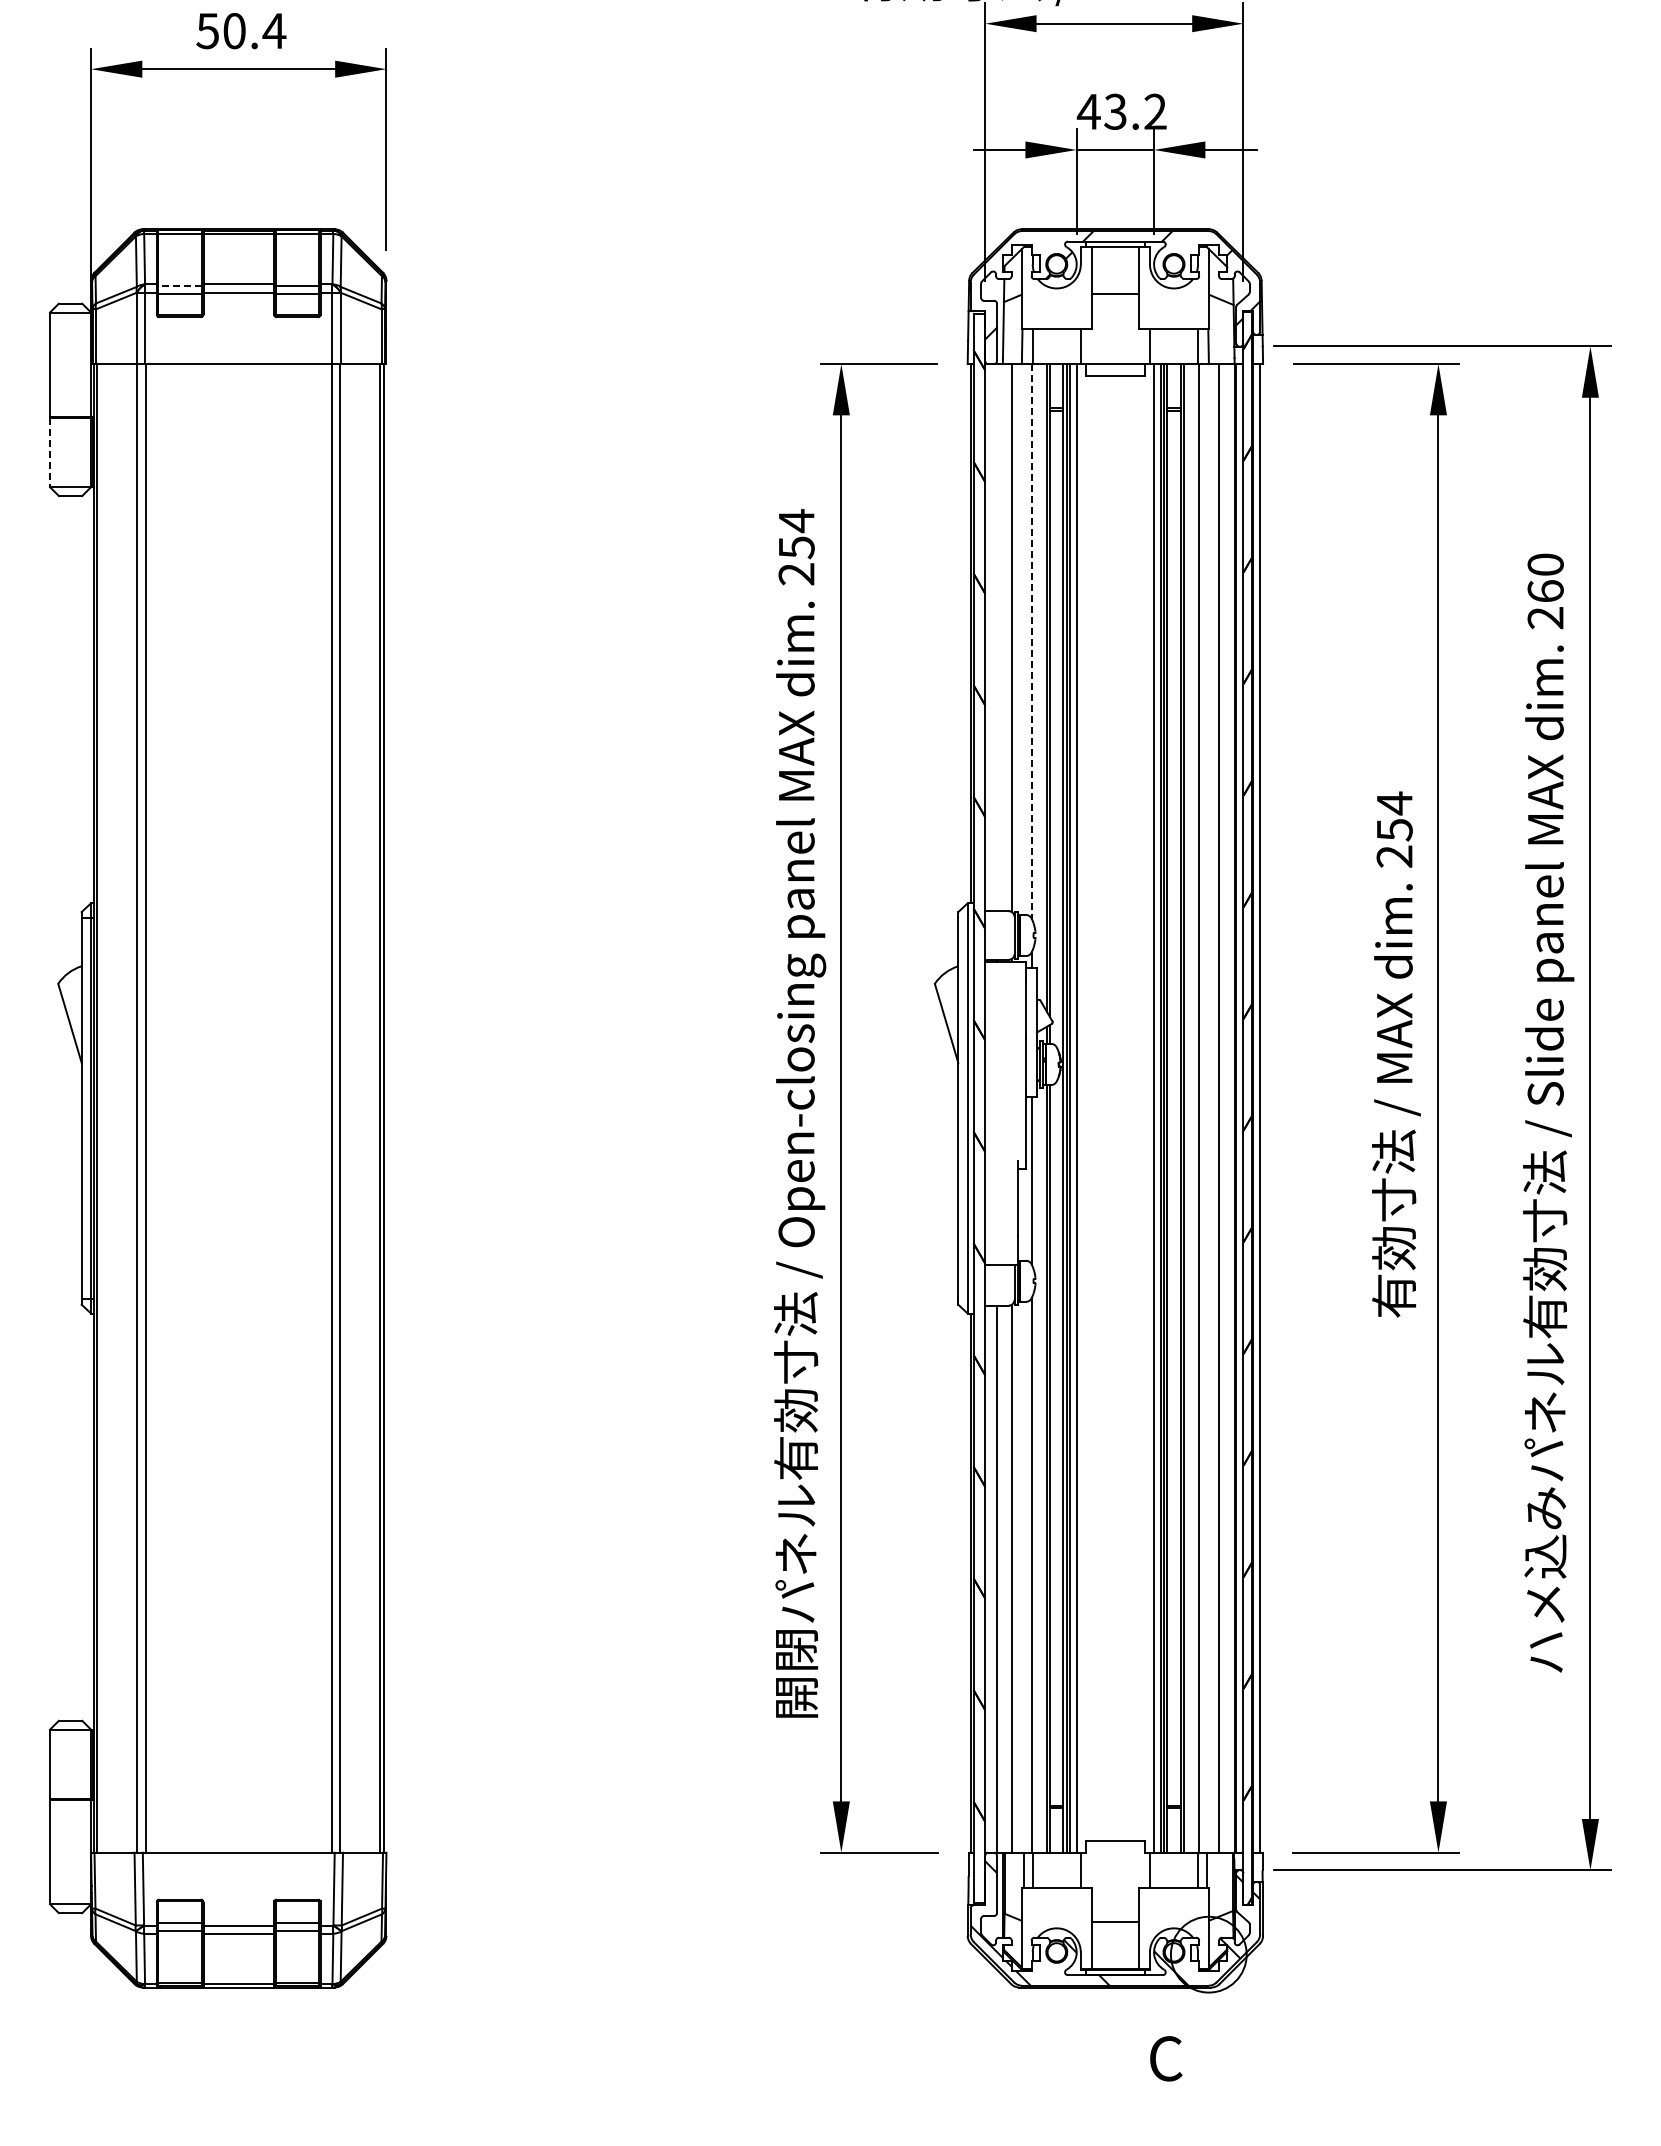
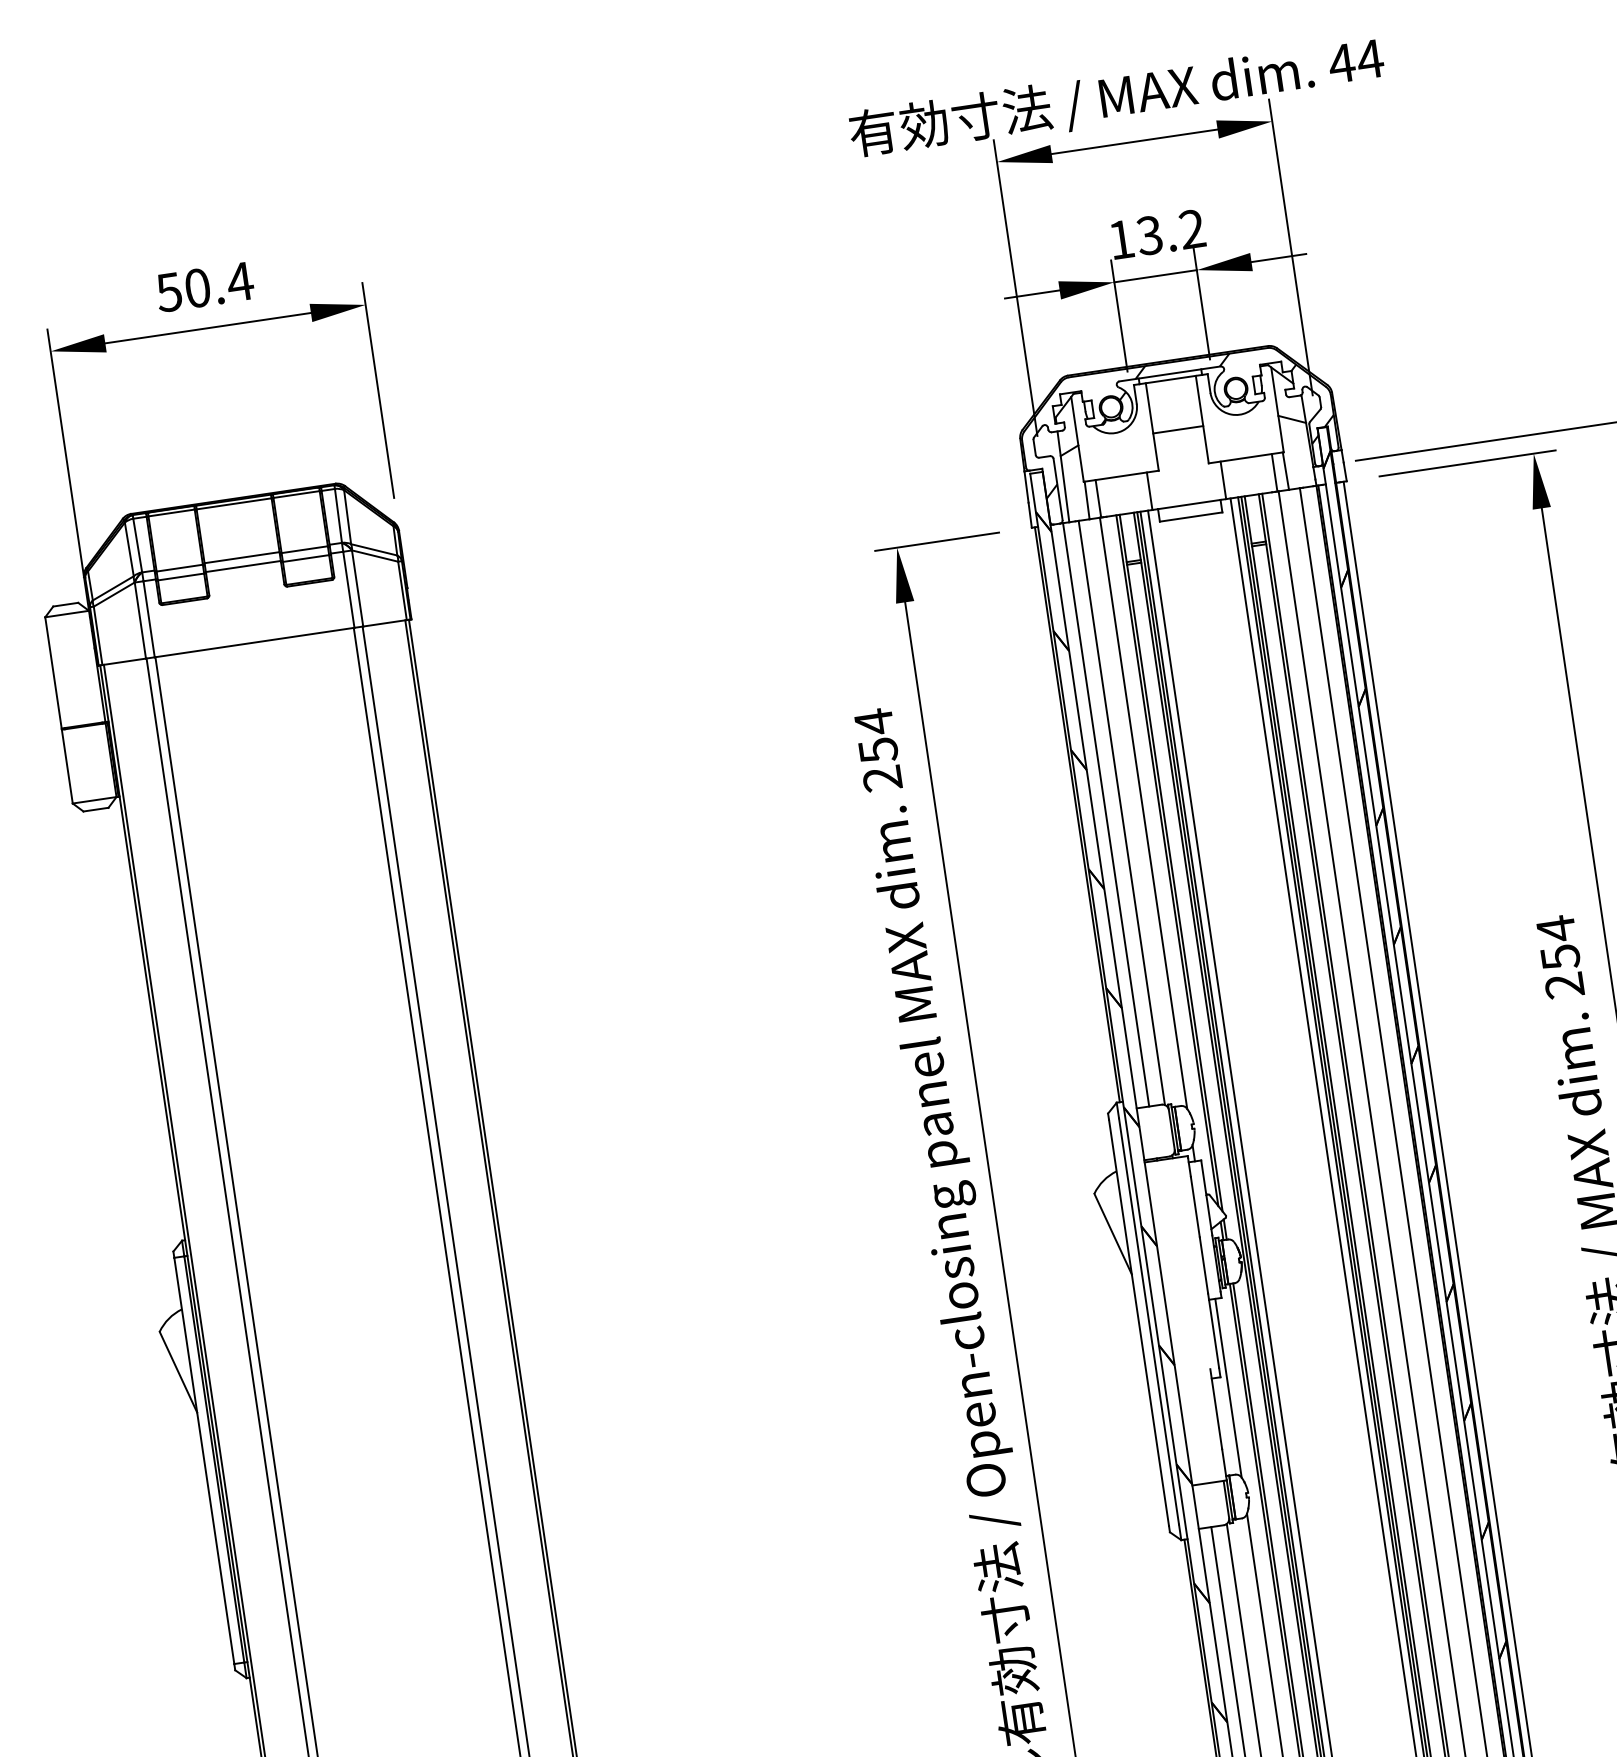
text: (1088, 111) -> (1120, 239), 43.2 -> 13.2
line: (180, 285) -> (180, 567), dashed -> solid
line: (50, 452) -> (67, 766), dashed -> solid
line: (997, 637) -> (1106, 814), added
line: (1031, 641) -> (1143, 813), dashed -> solid

